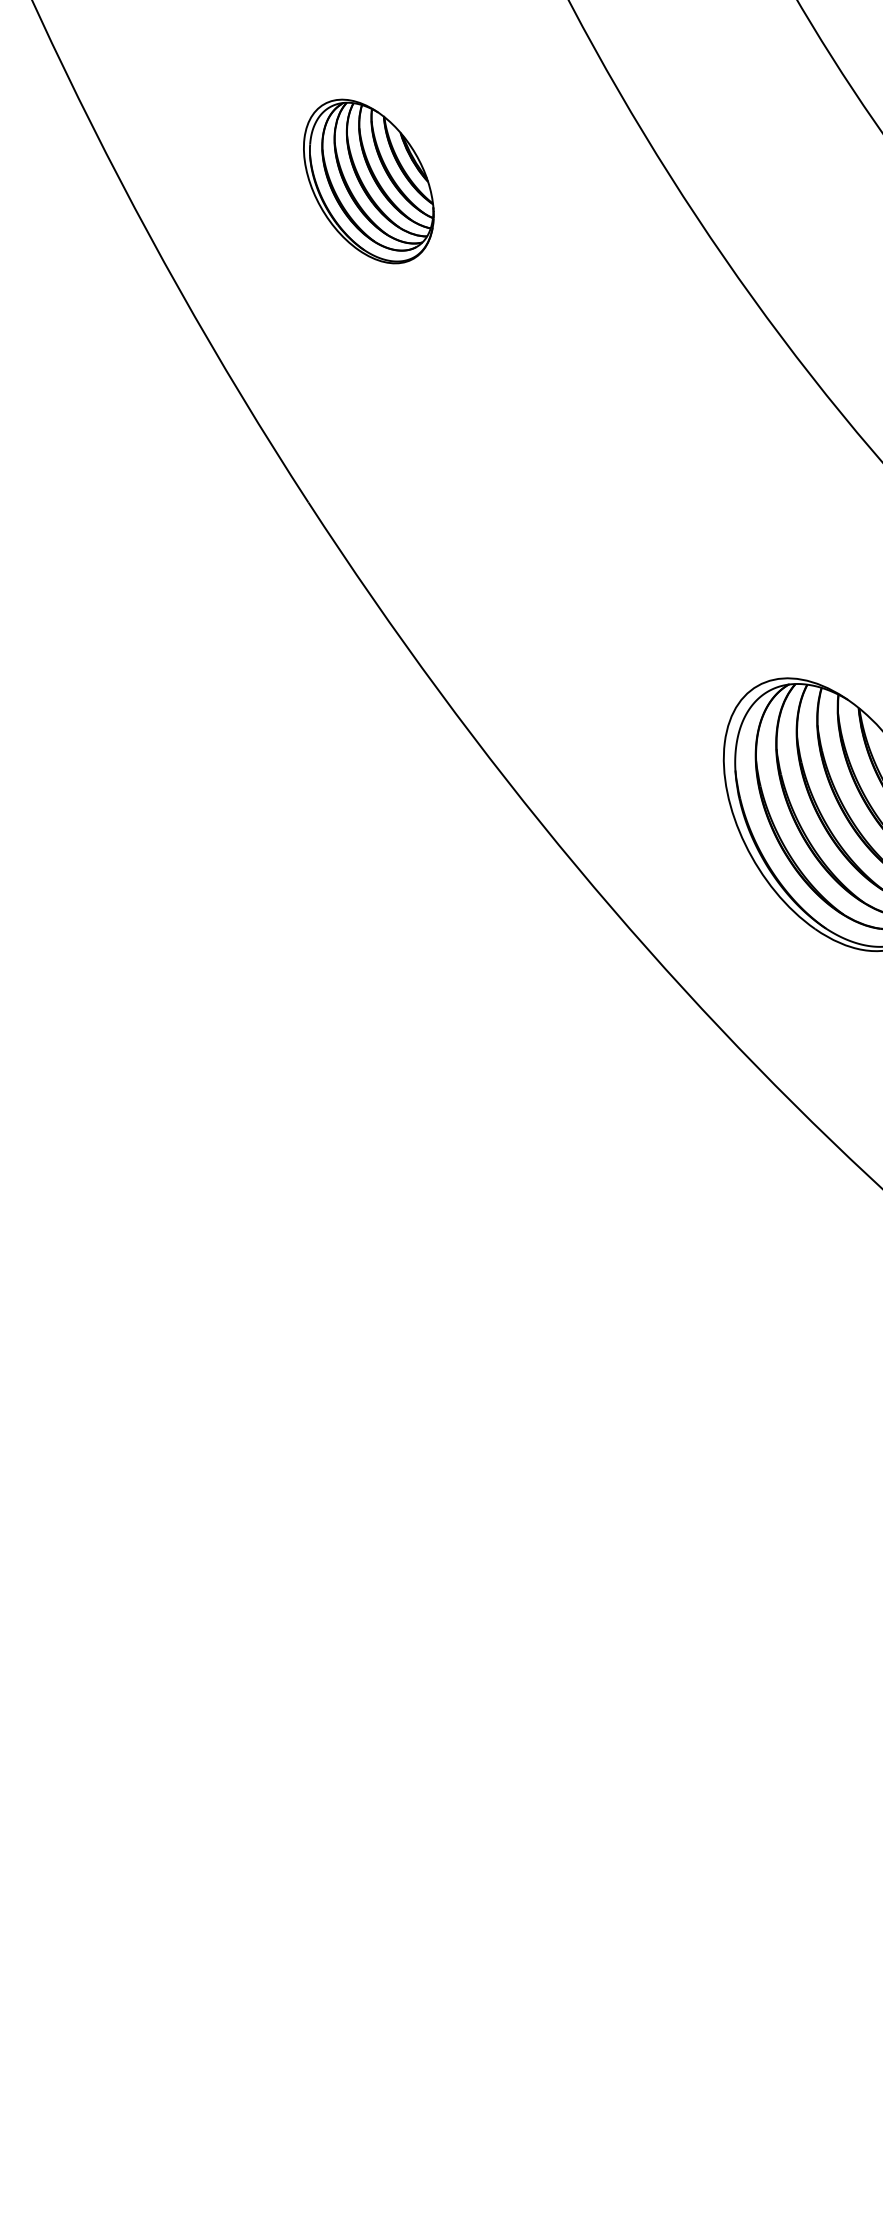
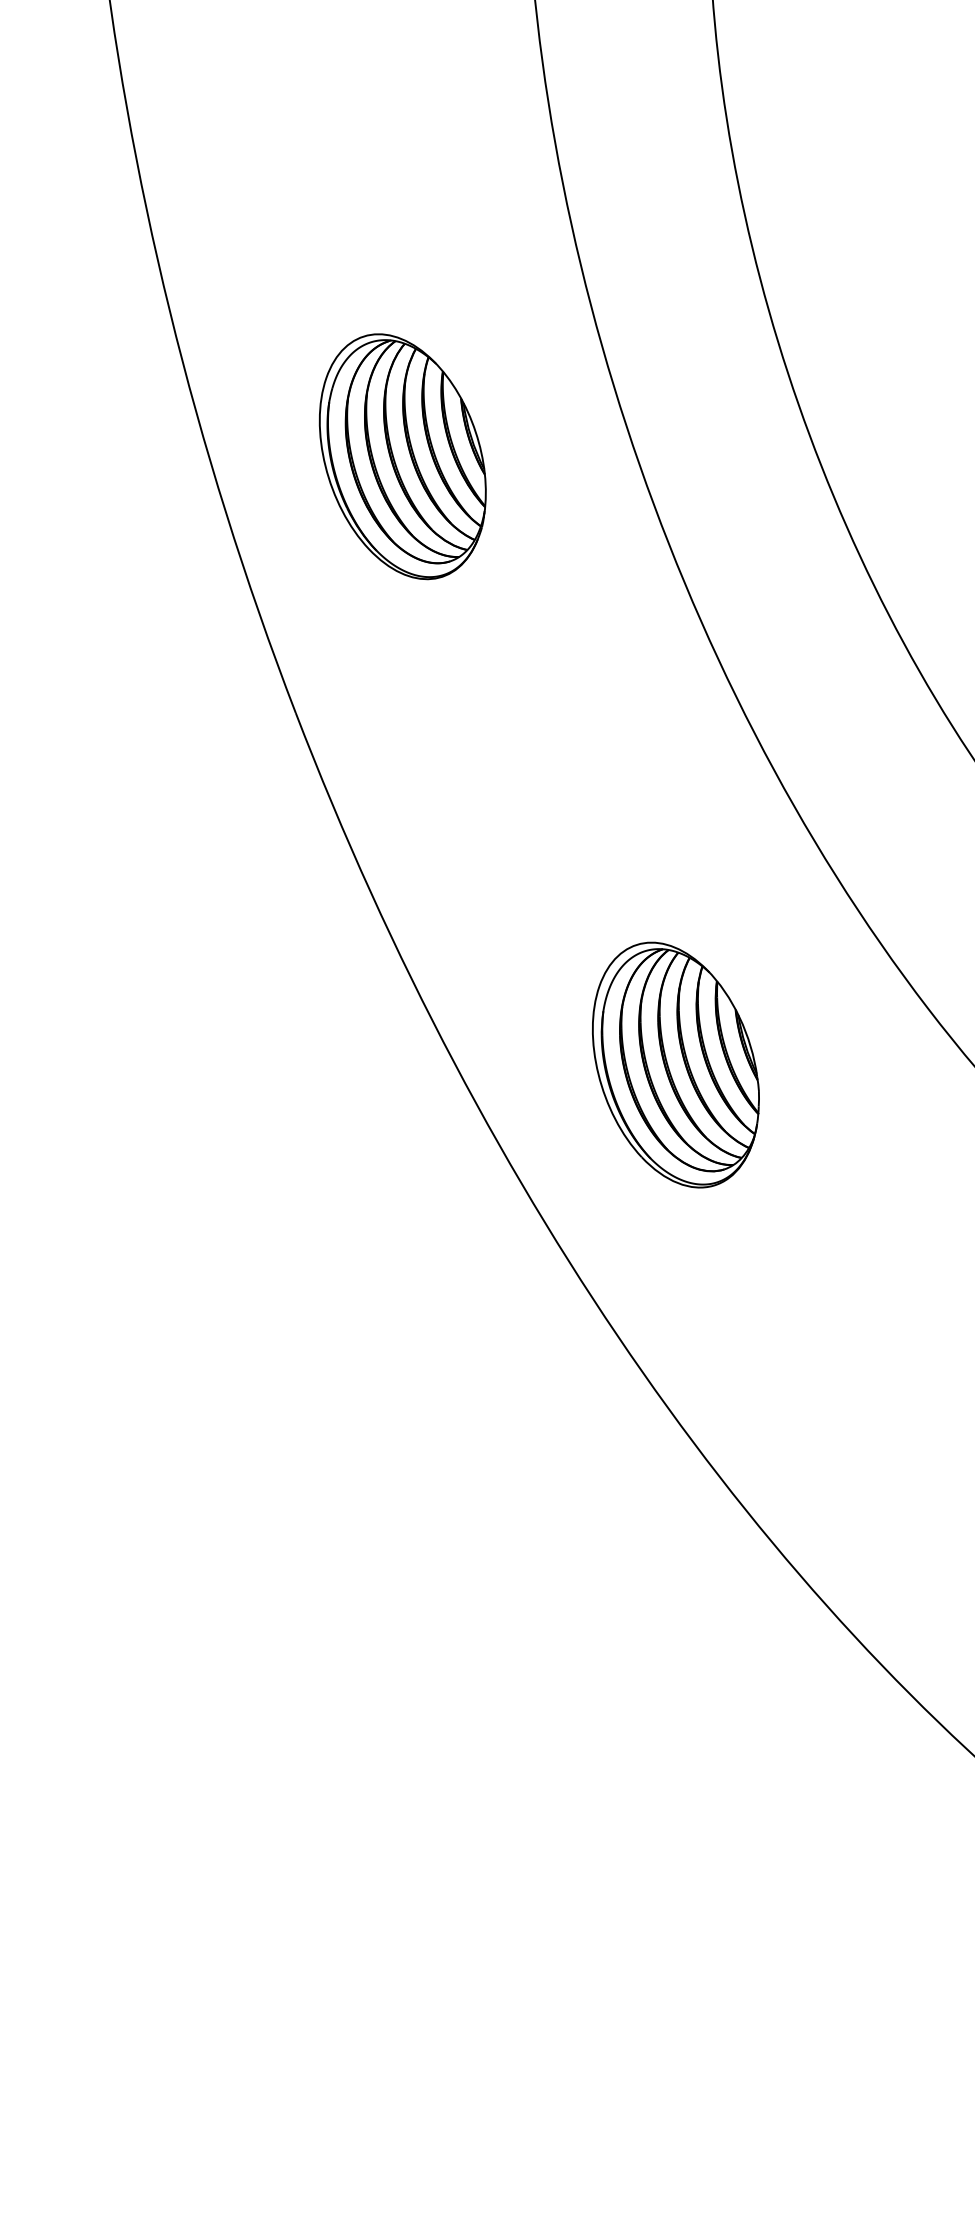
part: (368, 181) -> (402, 456), size x1.67

